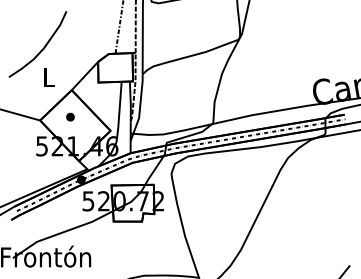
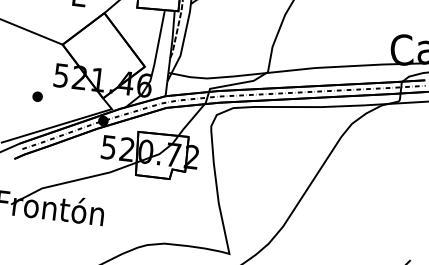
part: (70, 116) -> (37, 95), moved

